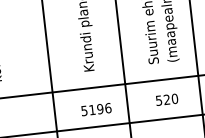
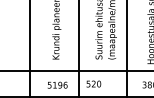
text: (166, 98) -> (93, 83), moved

